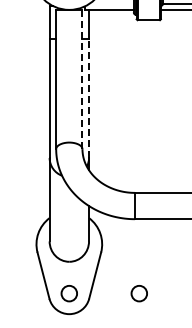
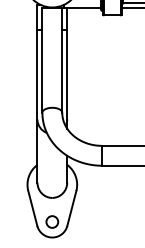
line: (82, 79) -> (62, 60), dashed -> solid
line: (89, 98) -> (67, 74), dashed -> solid
circle: (138, 293) -> (104, 221), removed

